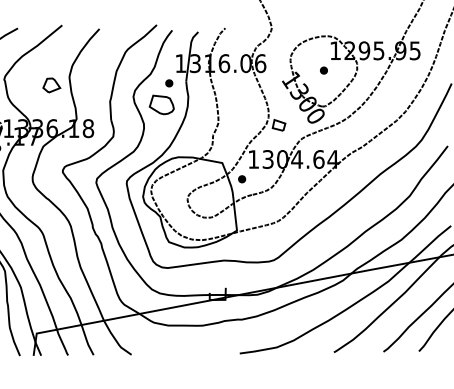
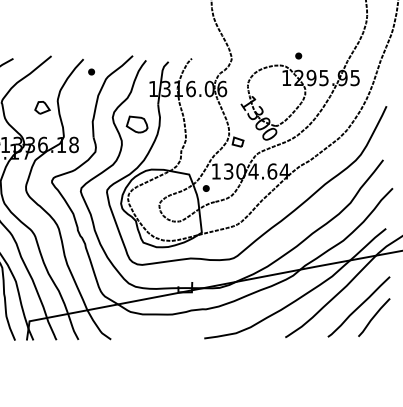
part: (323, 69) -> (298, 55), moved
part: (169, 82) -> (91, 71), moved

